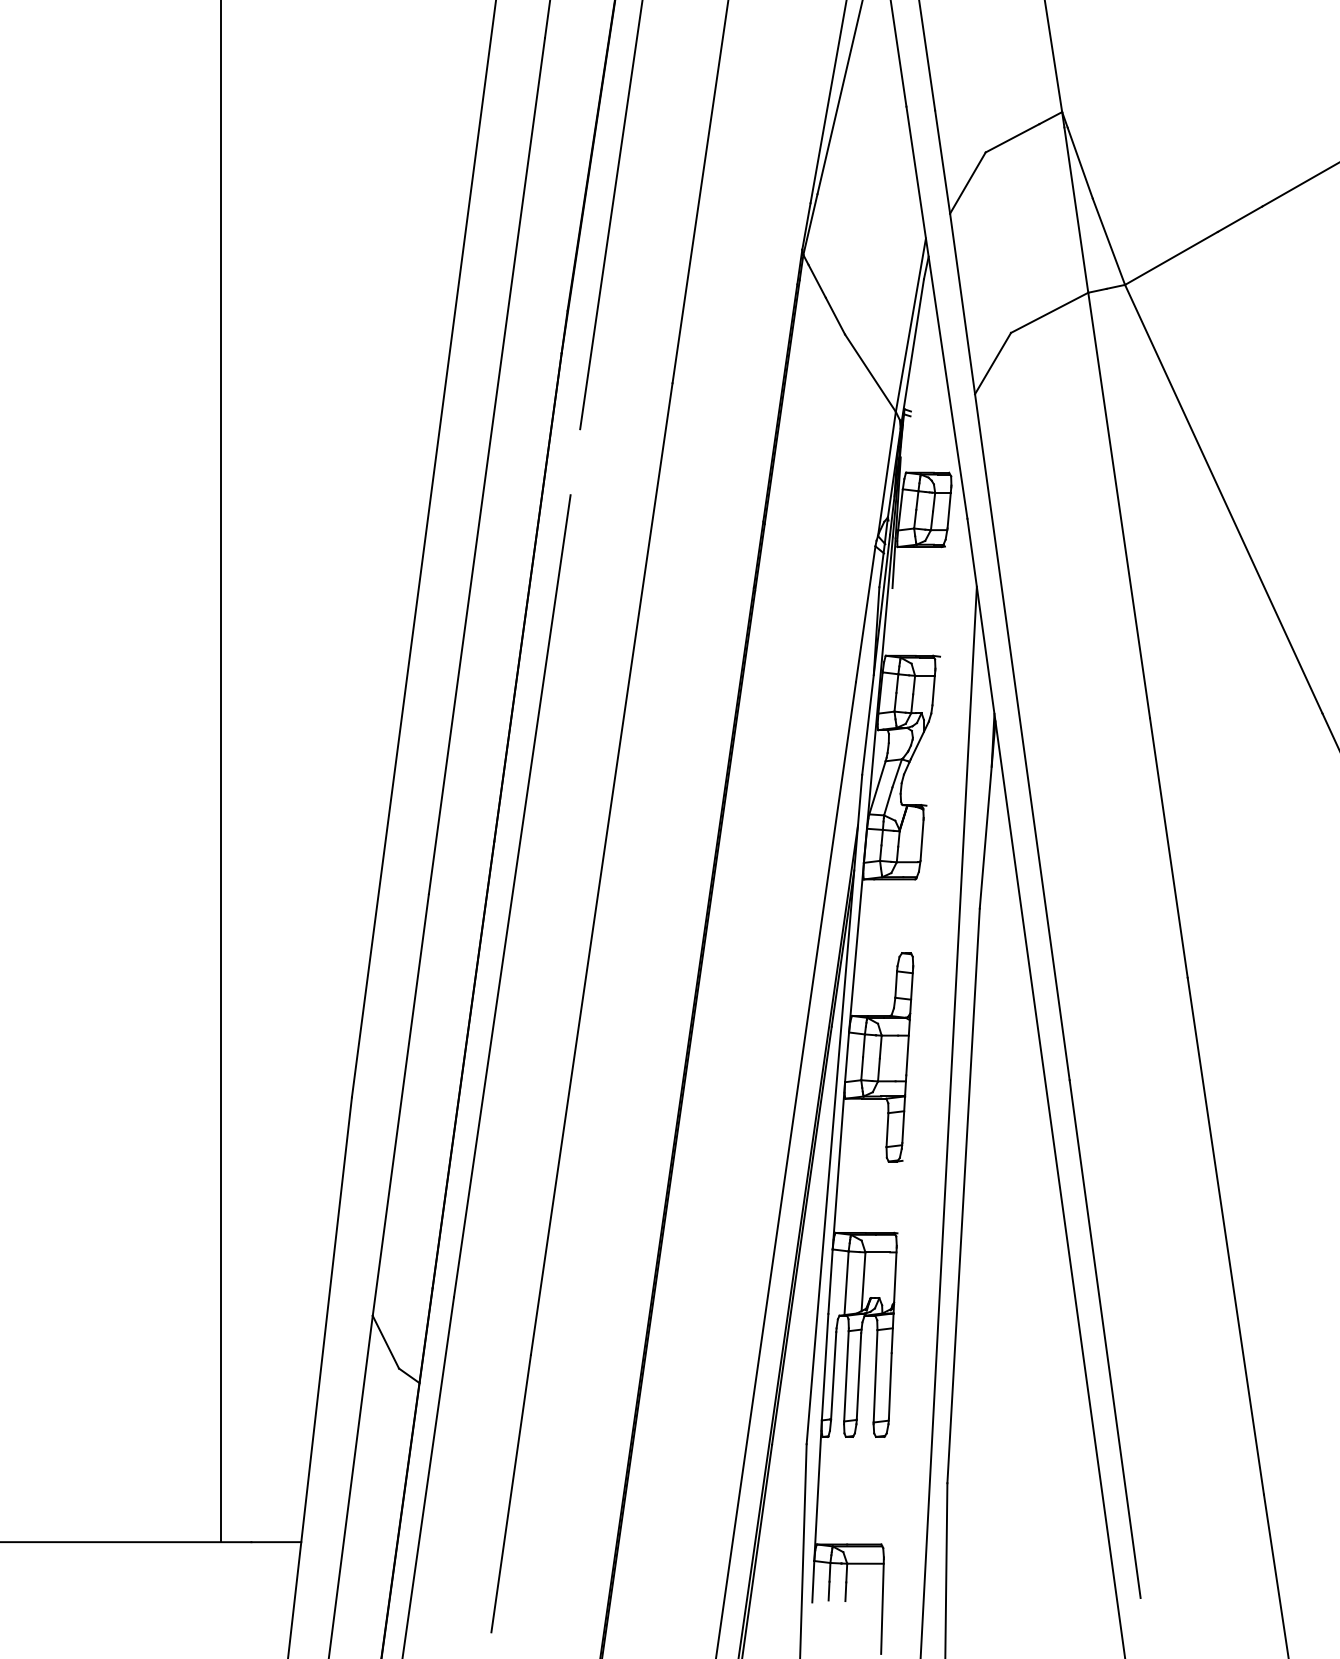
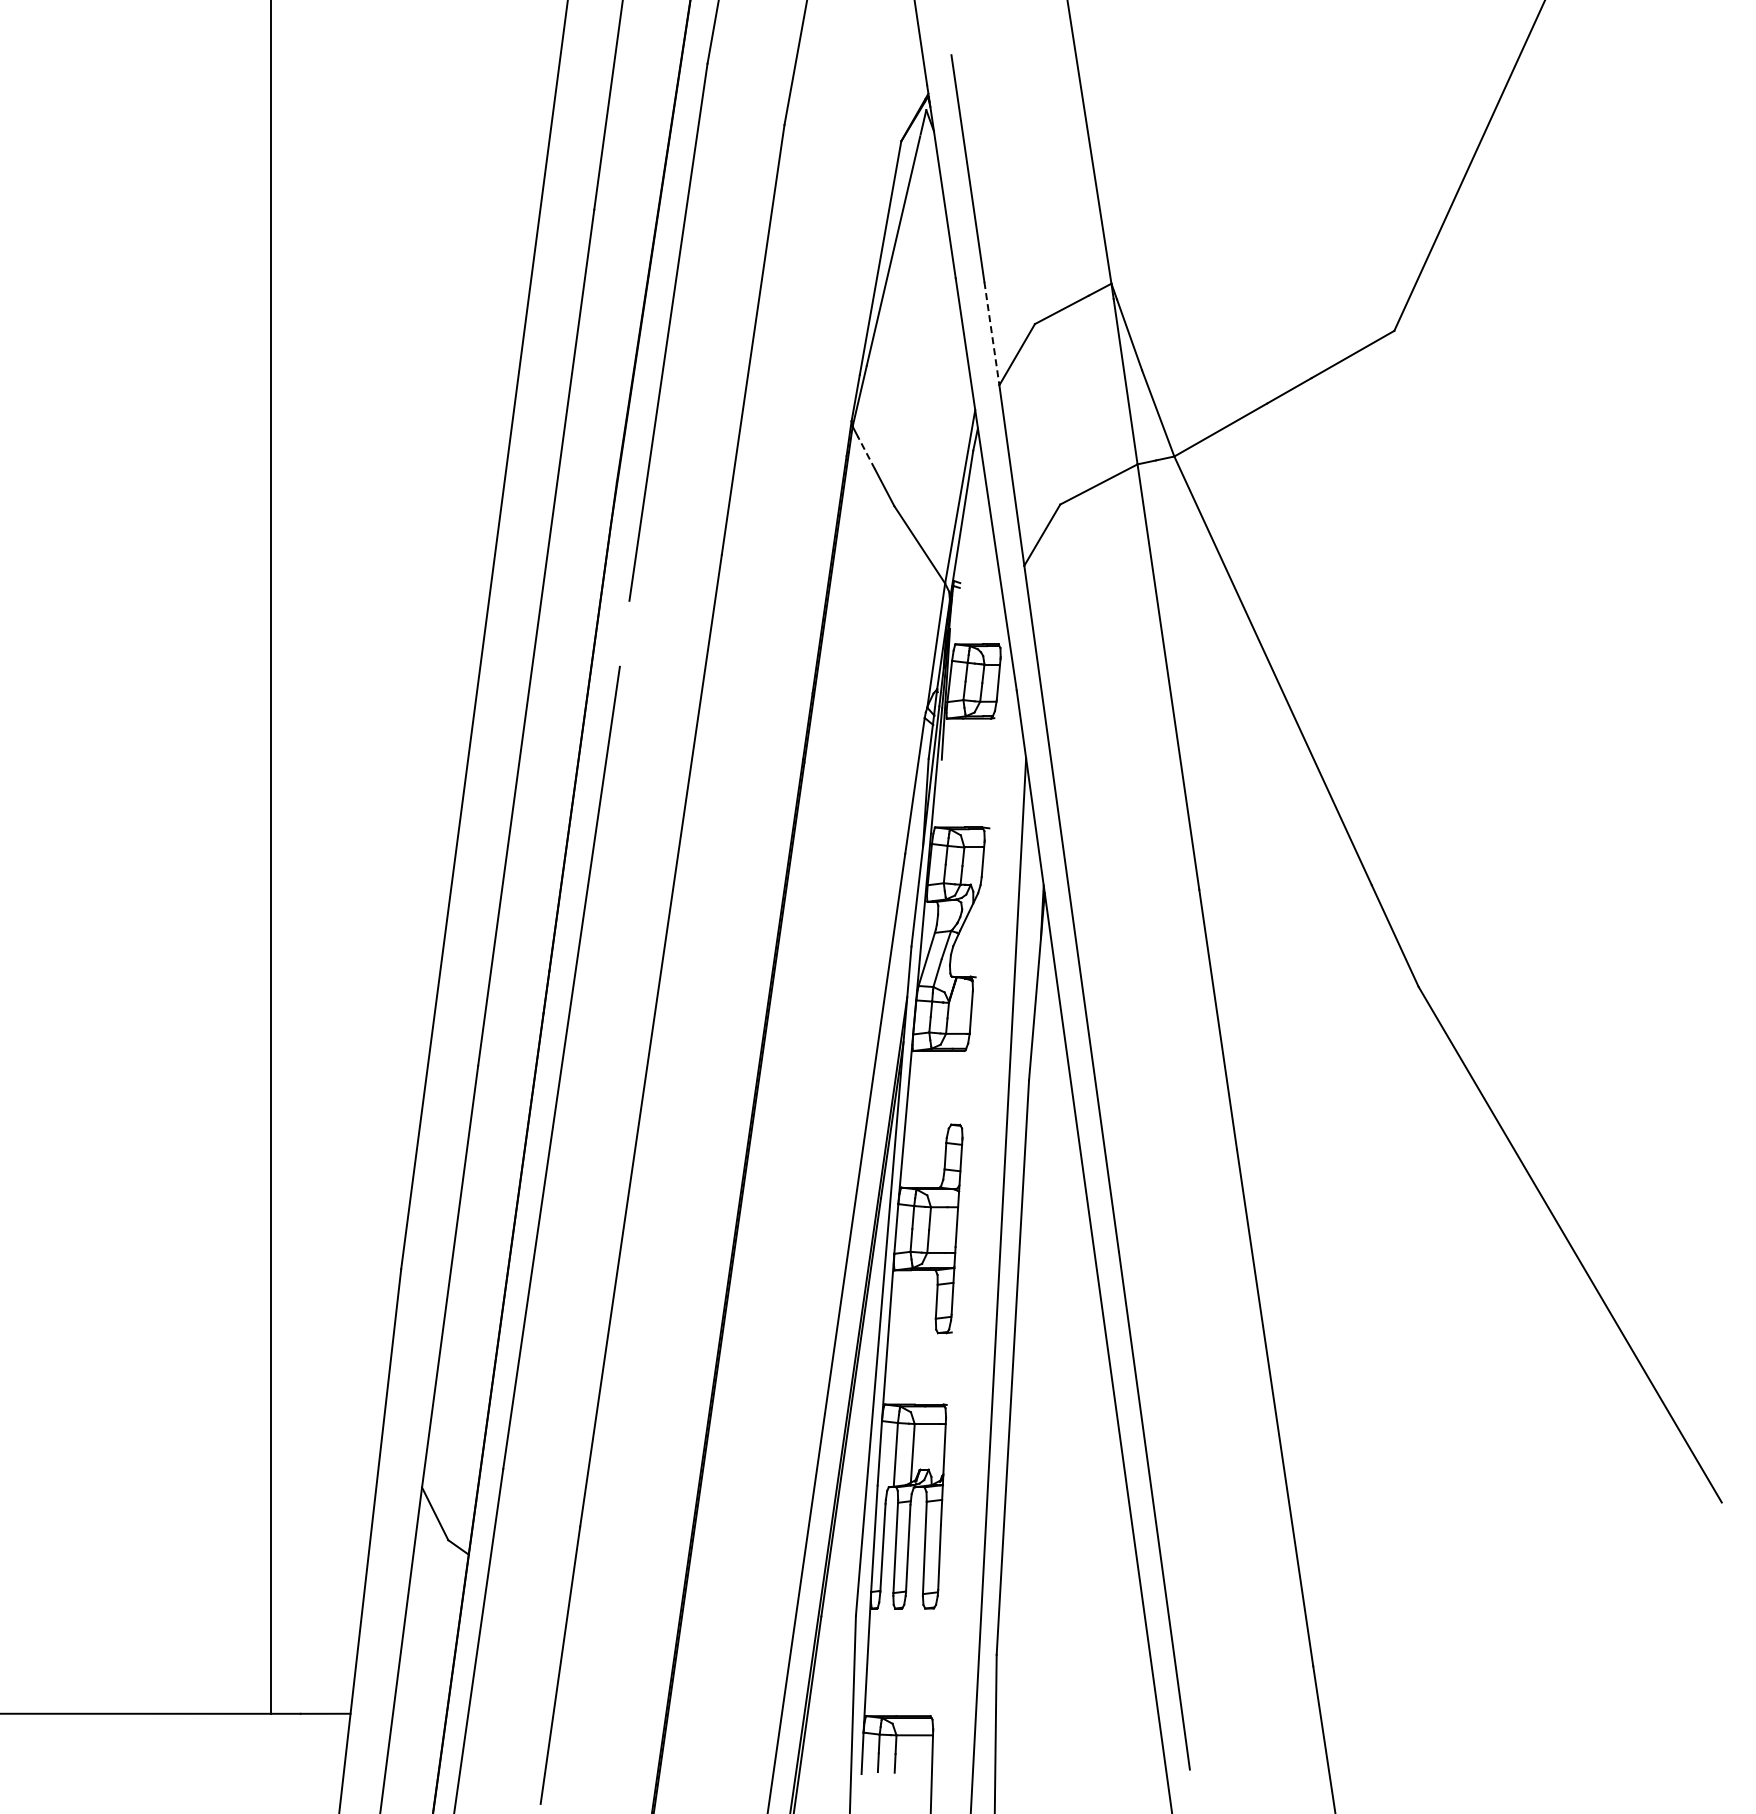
line: (942, 162) -> (991, 334), solid -> dashed
line: (817, 280) -> (866, 452), solid -> dashed

